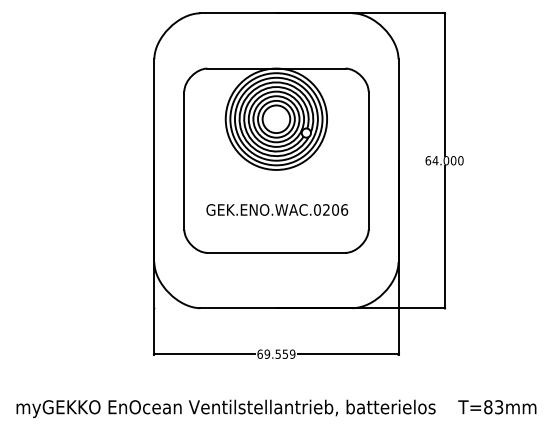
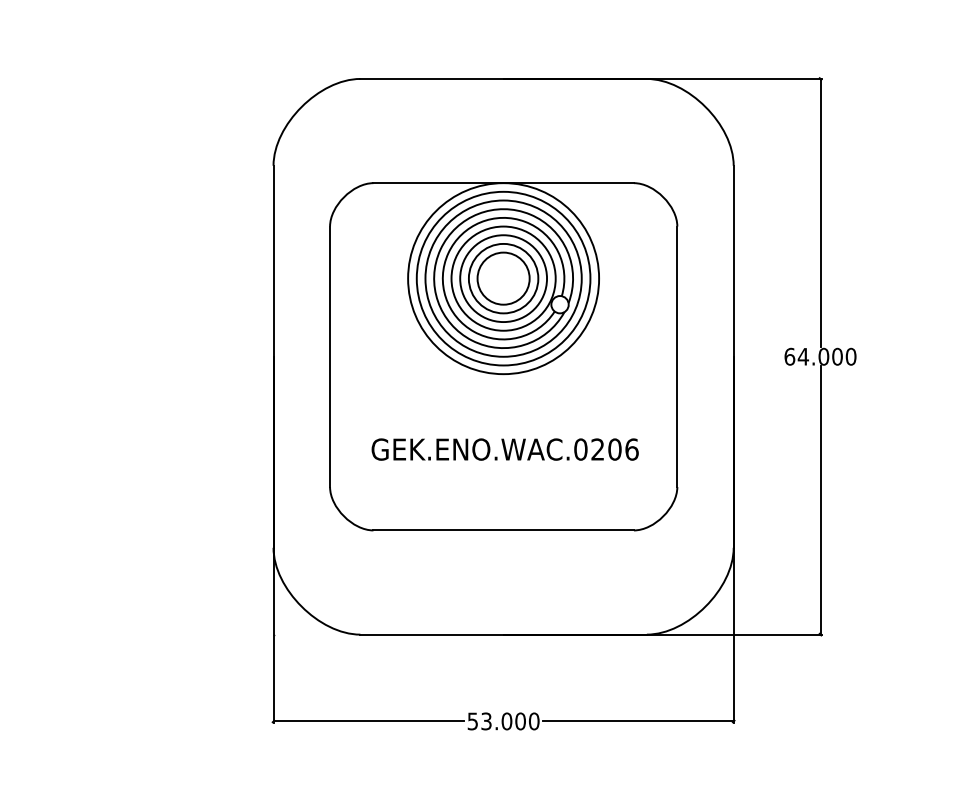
text: (276, 353) -> (503, 720), 69.559 -> 53.000

